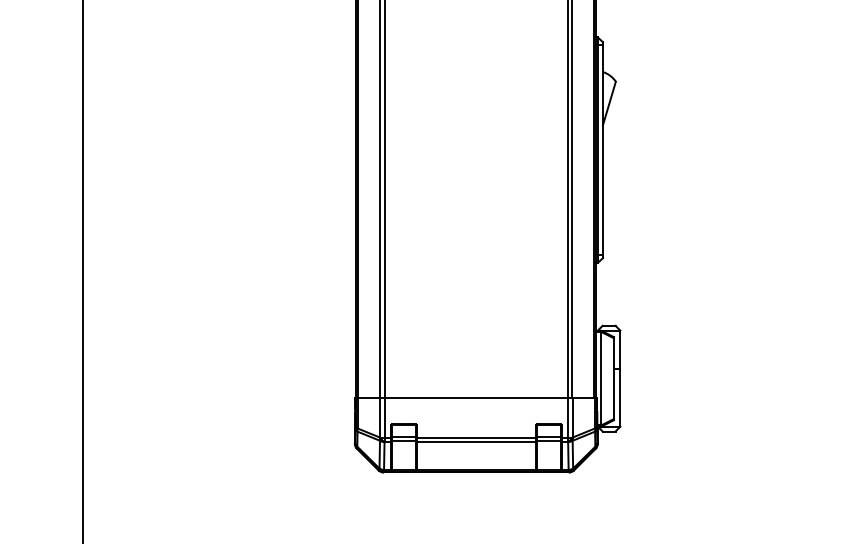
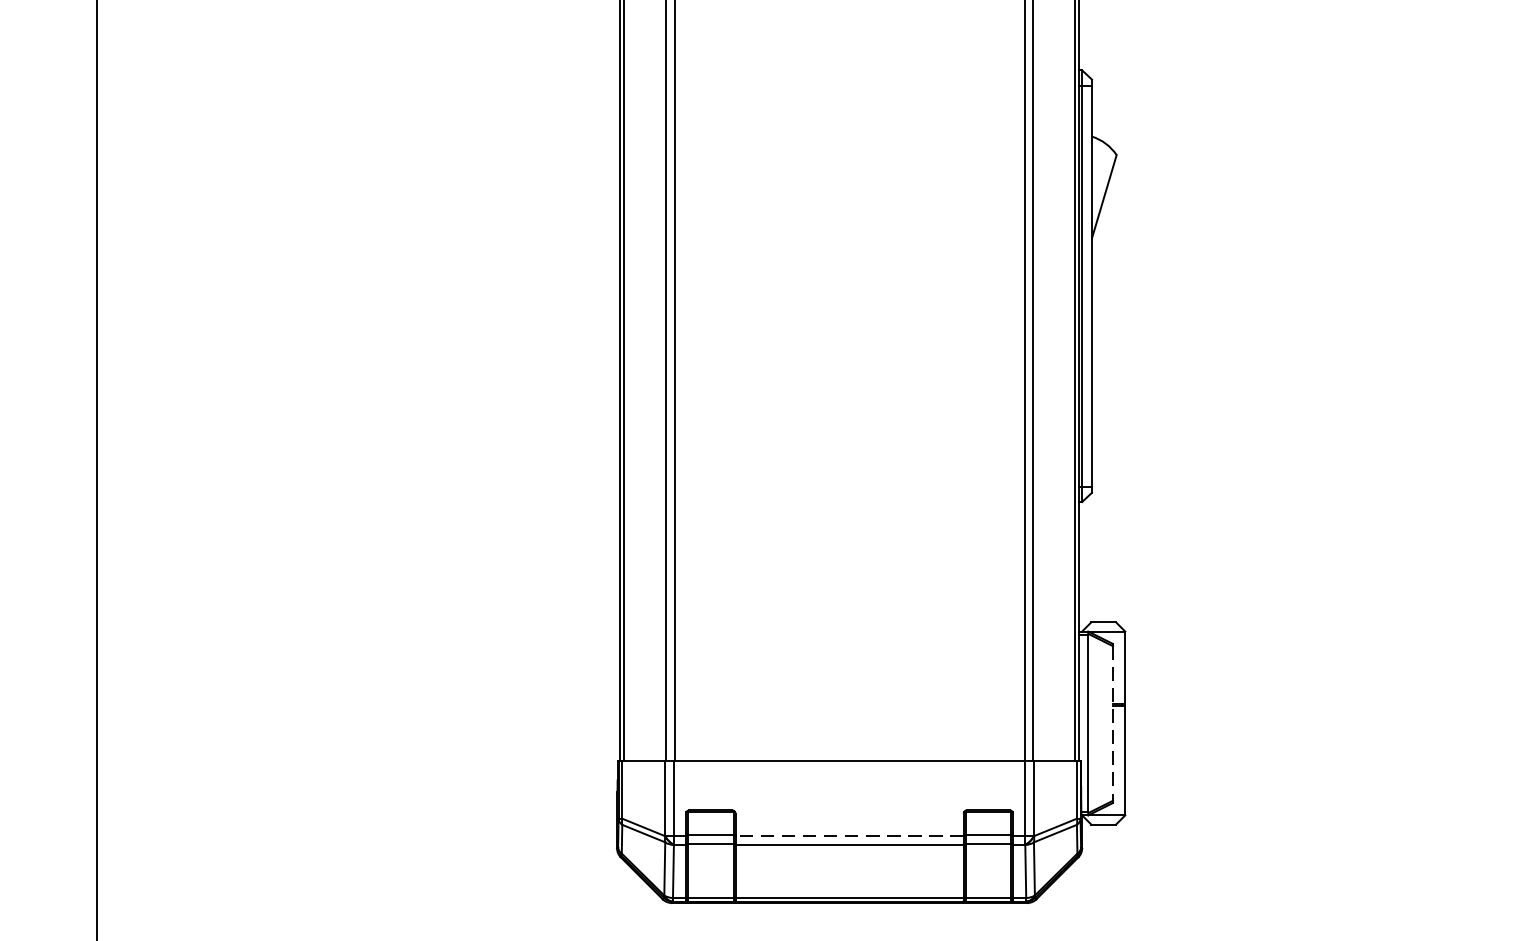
line: (613, 379) -> (1112, 725), solid -> dashed
line: (476, 437) -> (849, 836), solid -> dashed

